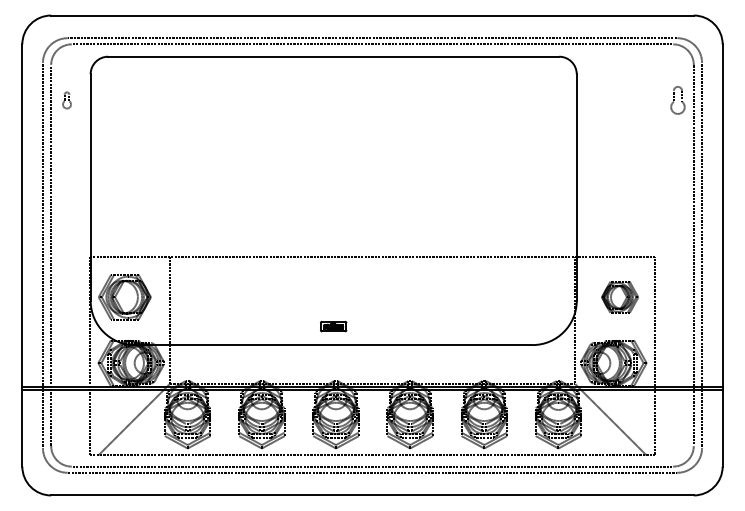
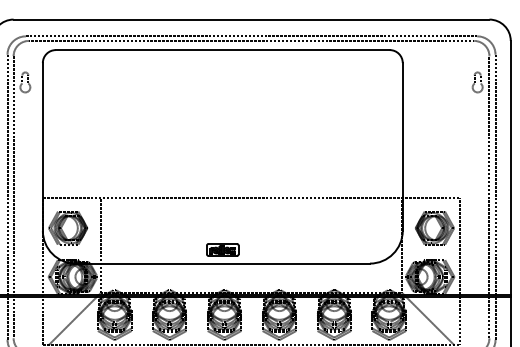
part: (66, 100) -> (24, 82), size x1.67
part: (619, 297) -> (434, 228), size x1.43
part: (333, 326) -> (222, 249), size x1.67

